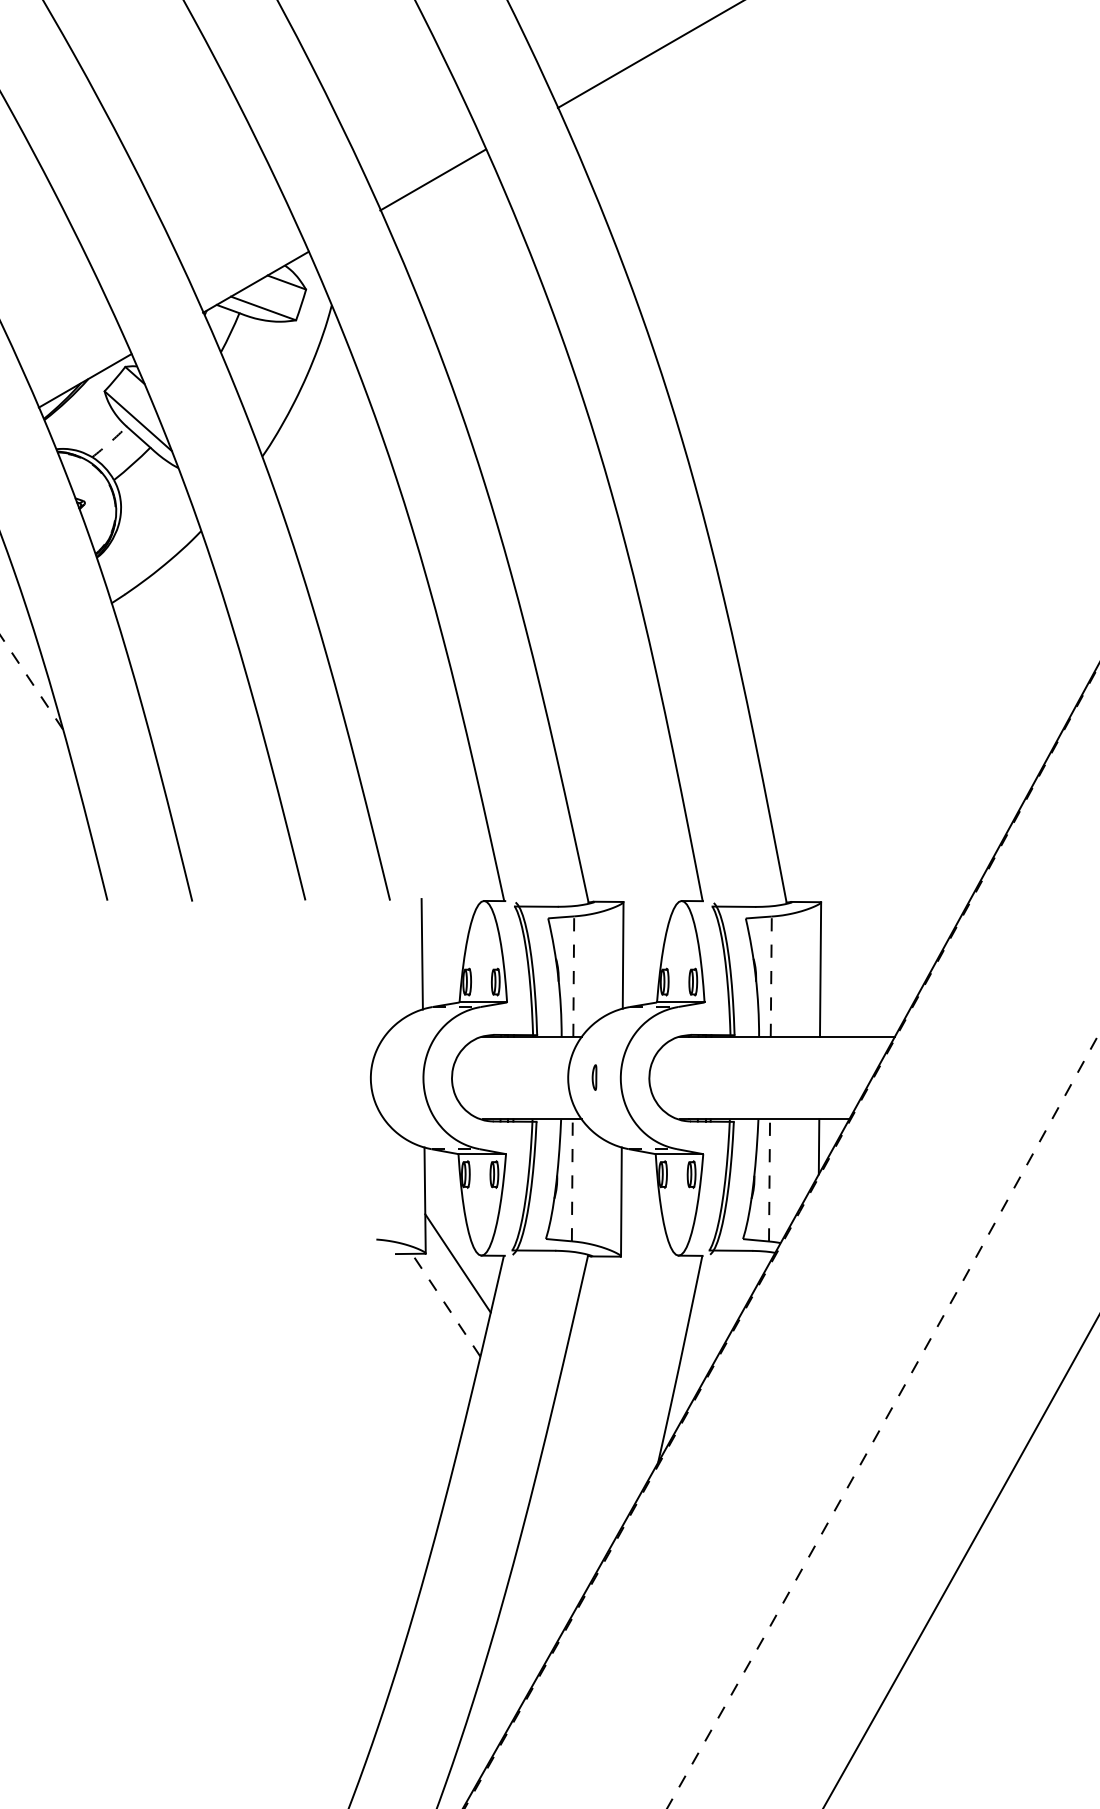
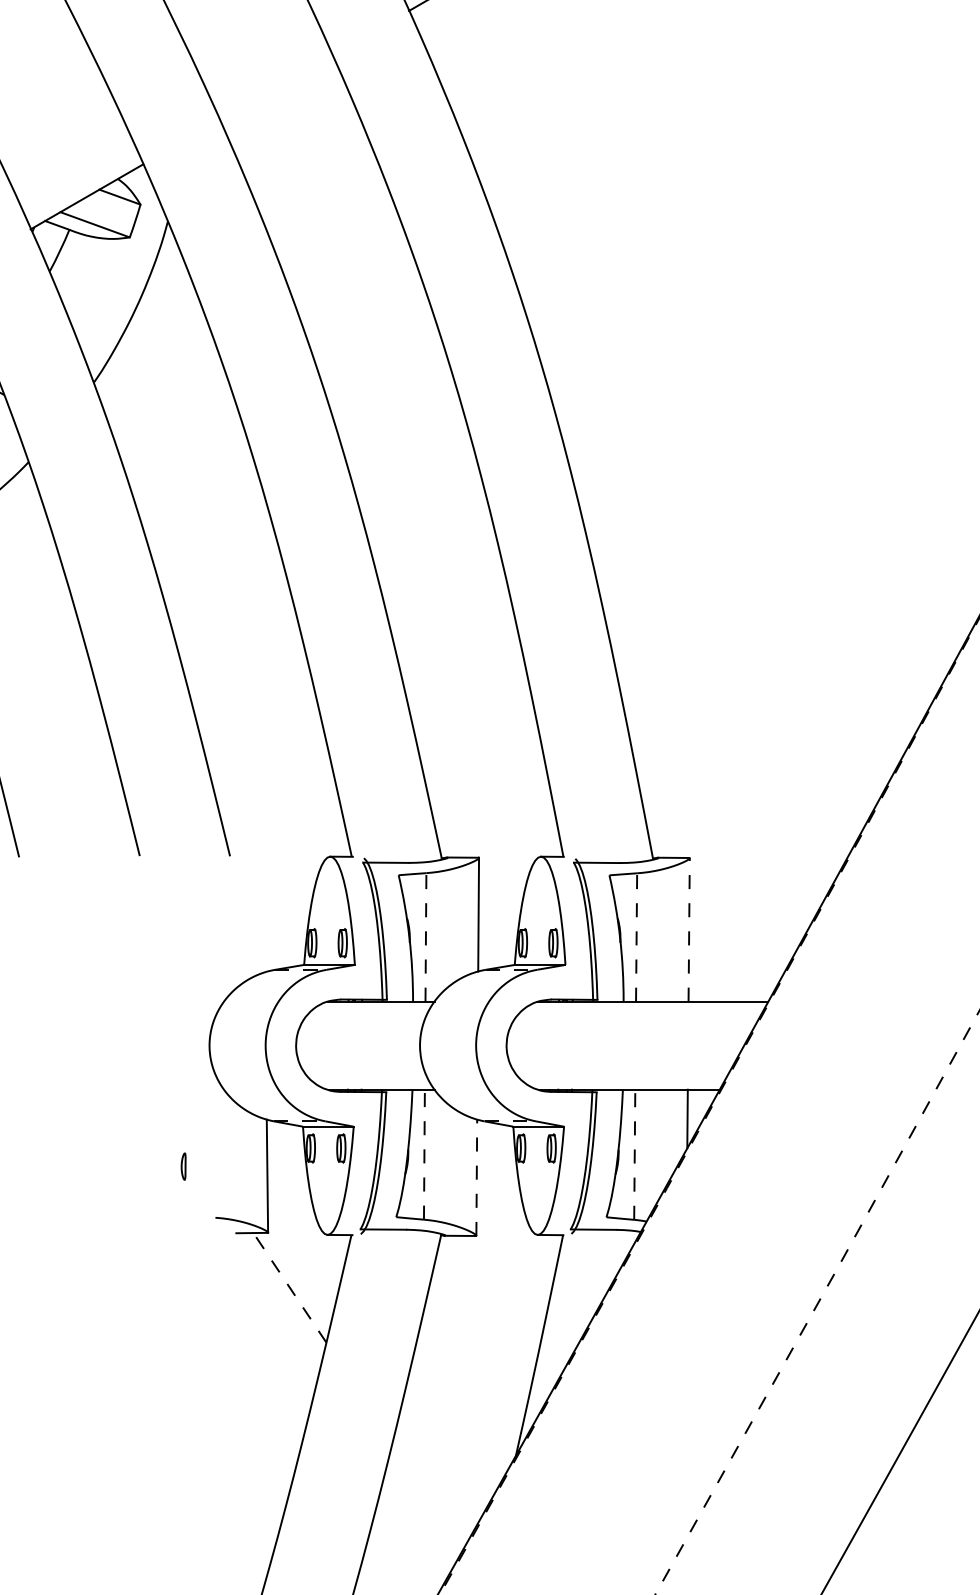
line: (433, 179) -> (276, 87), removed
line: (421, 954) -> (263, 913), removed
line: (820, 969) -> (689, 929), solid -> dashed
part: (594, 1077) -> (183, 1166), moved
line: (621, 1202) -> (476, 1178), solid -> dashed
line: (457, 1263) -> (301, 1243), removed

